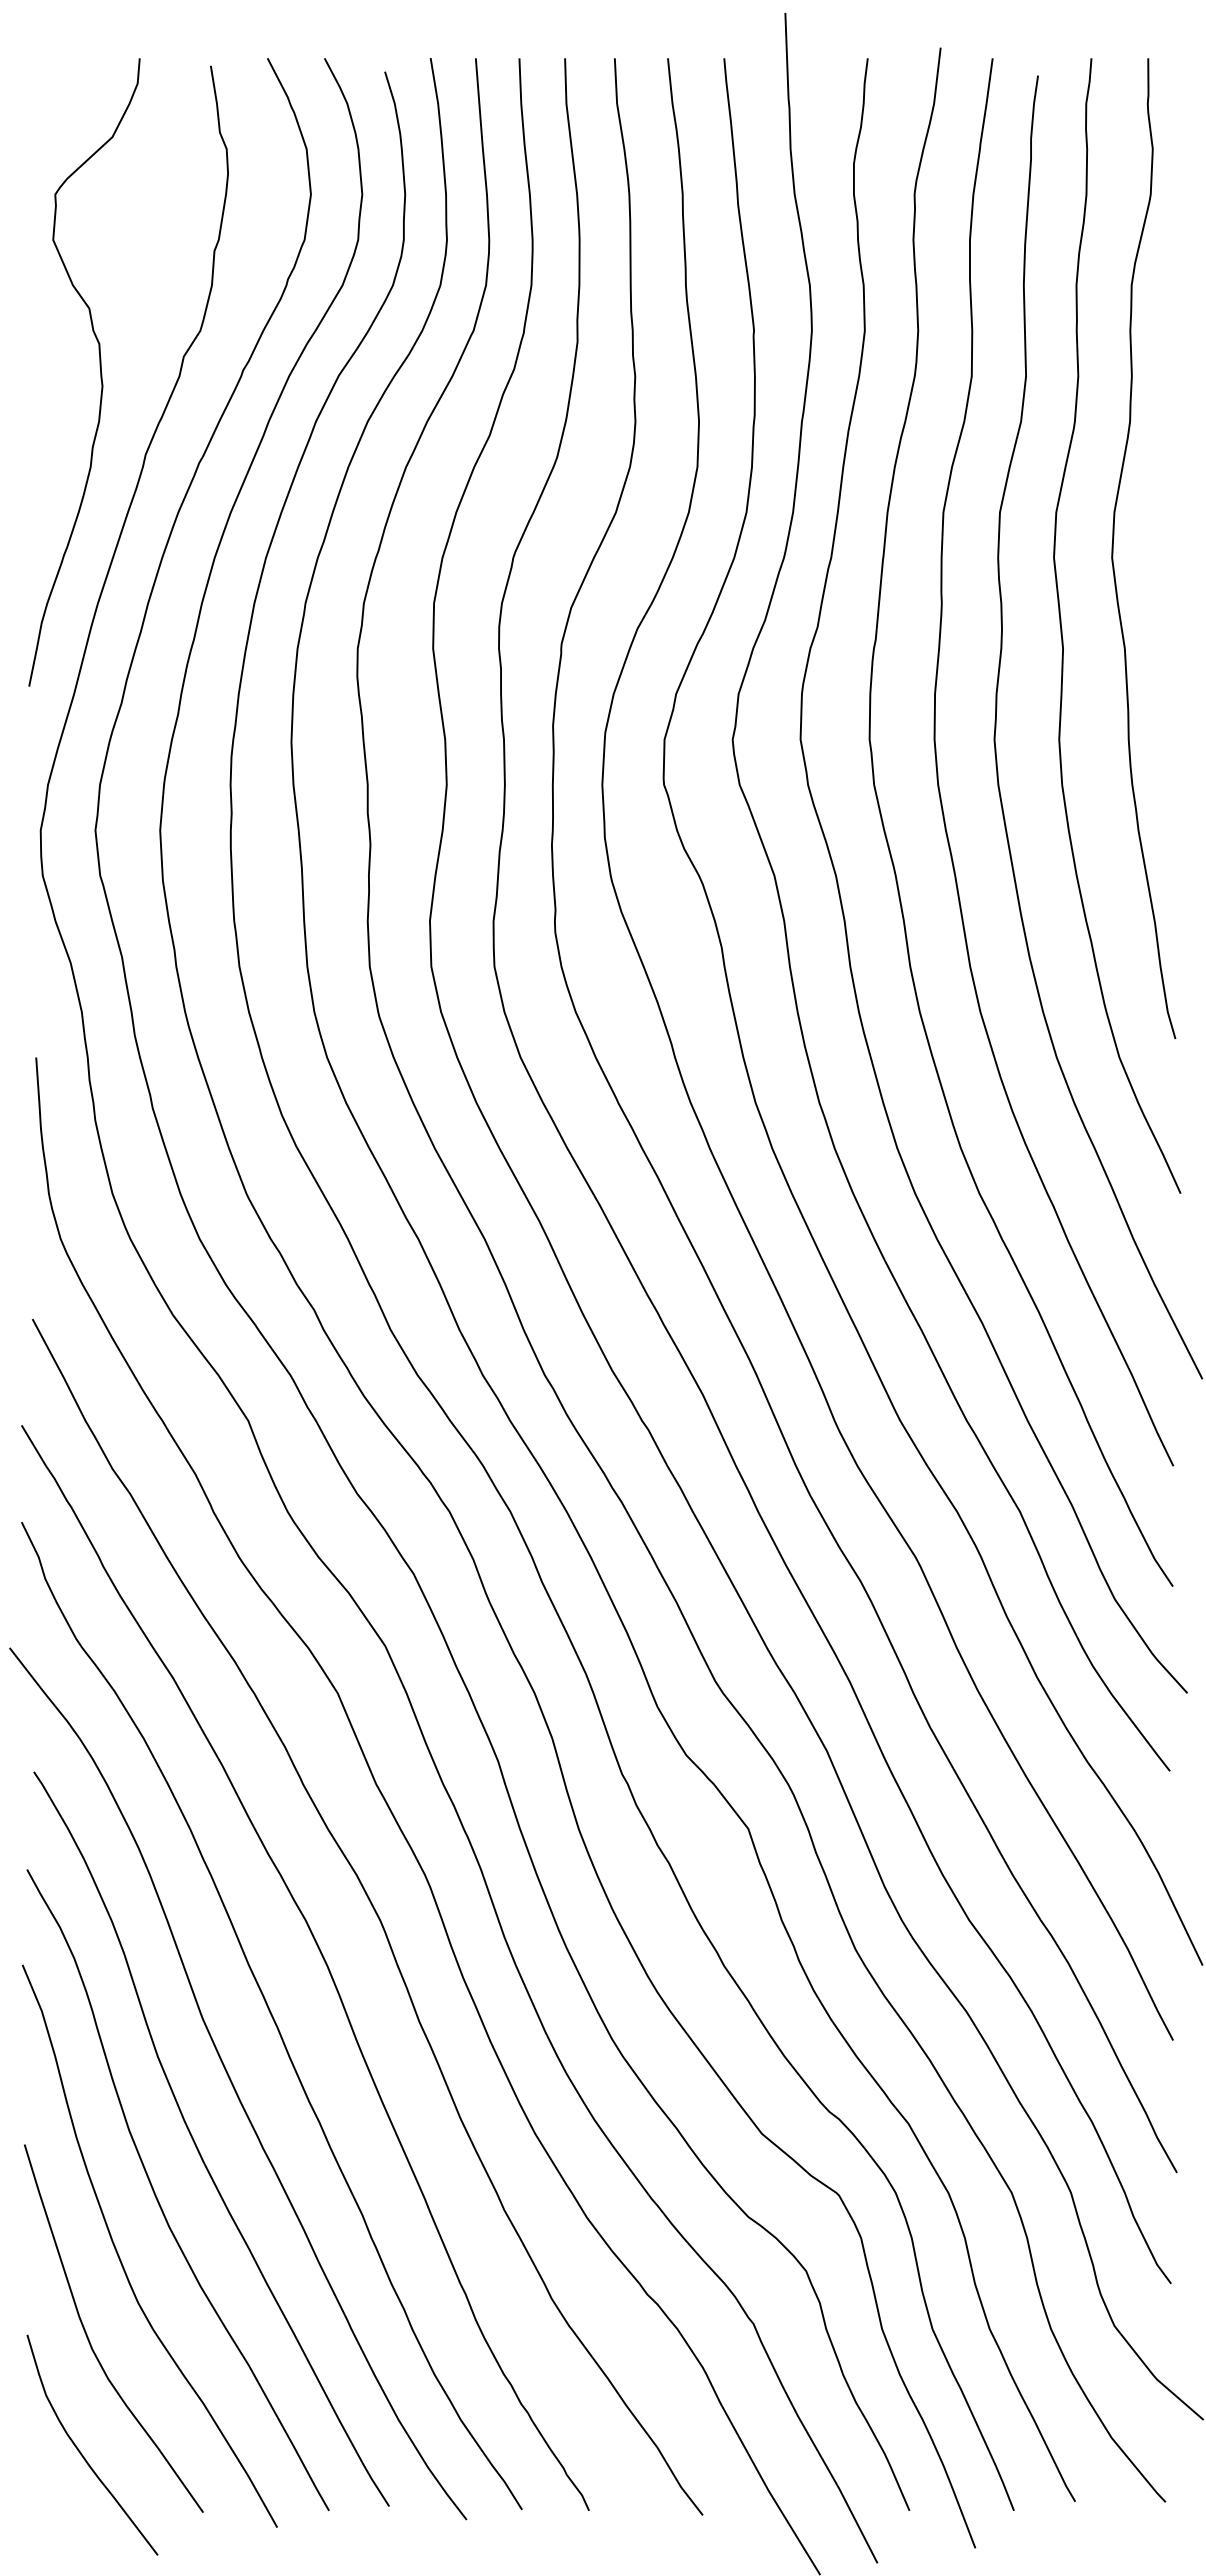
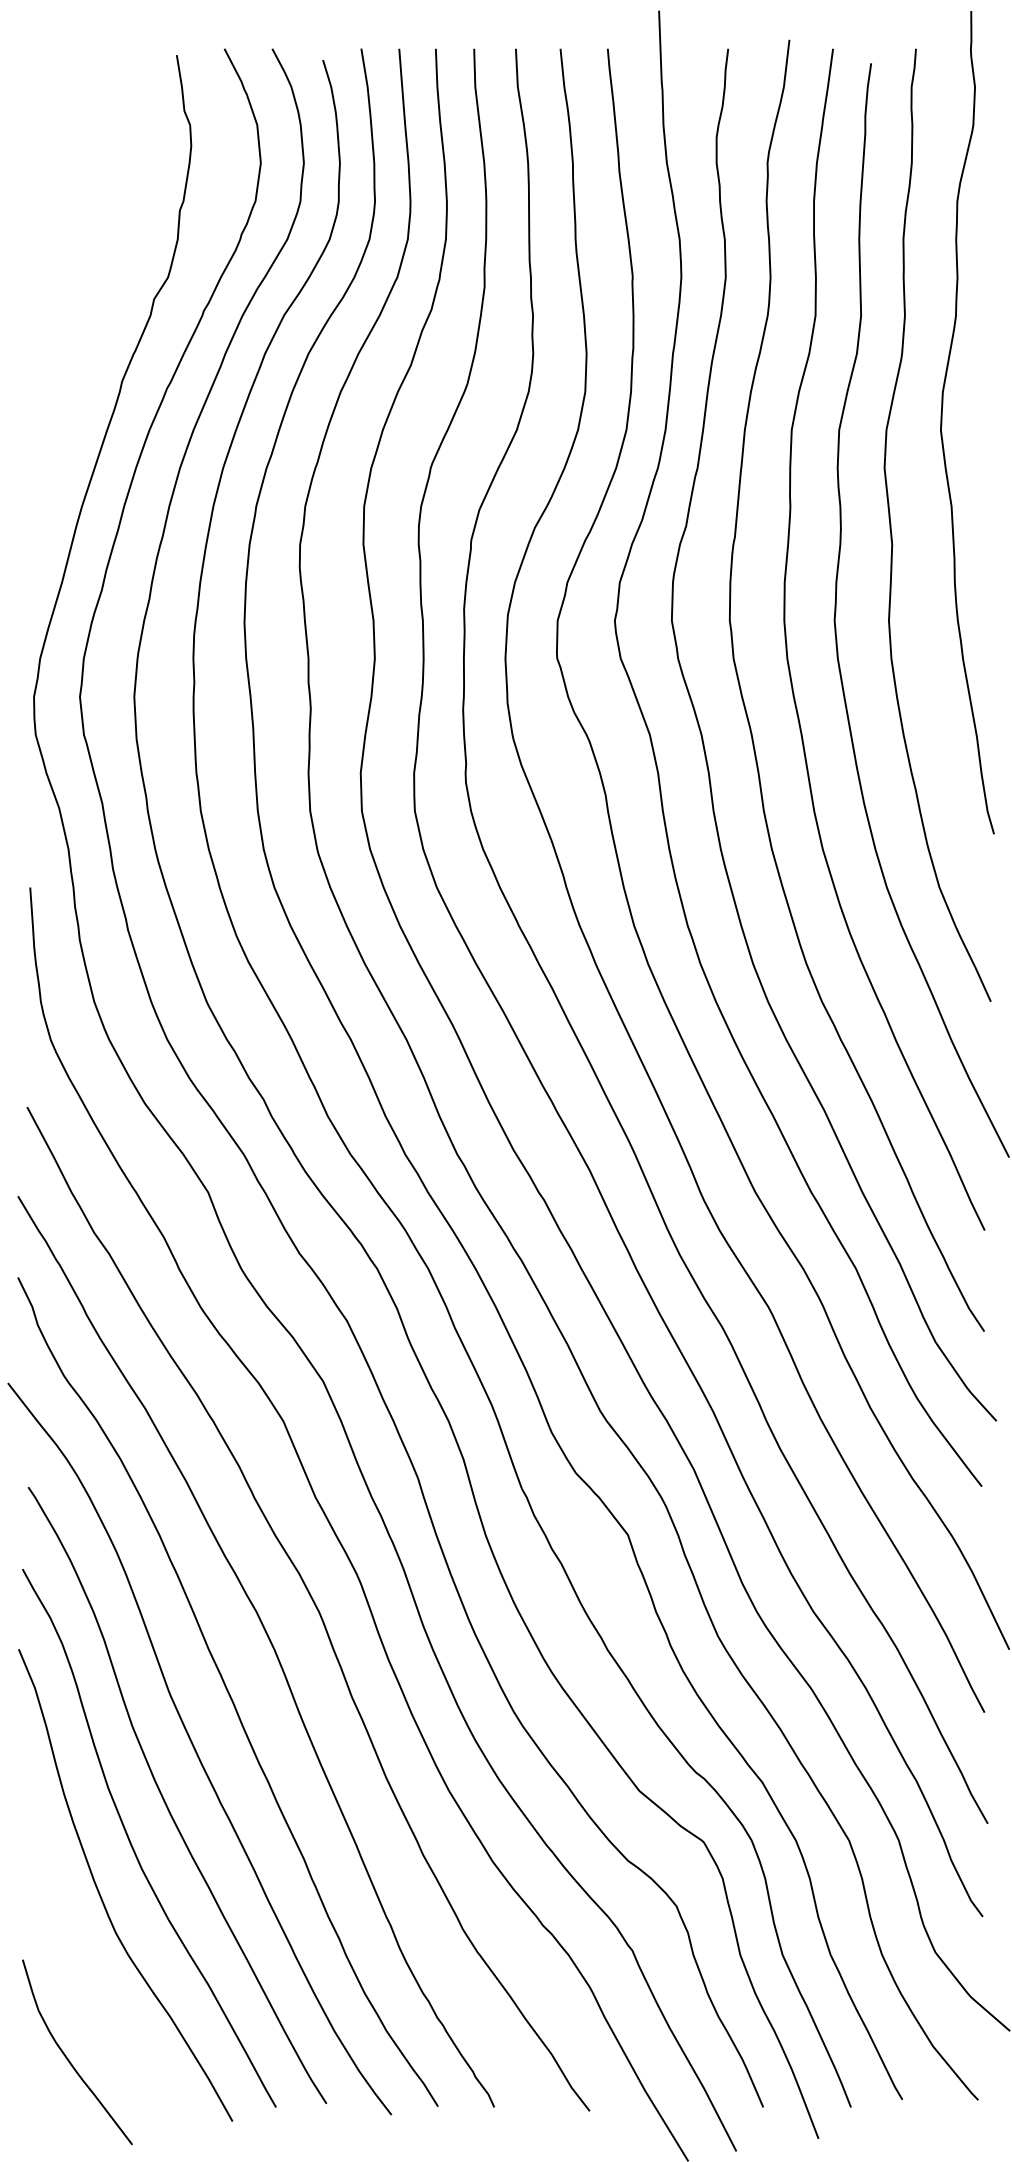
curve: (99, 367) -> (83, 308), removed
curve: (1113, 548) -> (942, 422), moved
curve: (88, 2336) -> (74, 1961), removed

